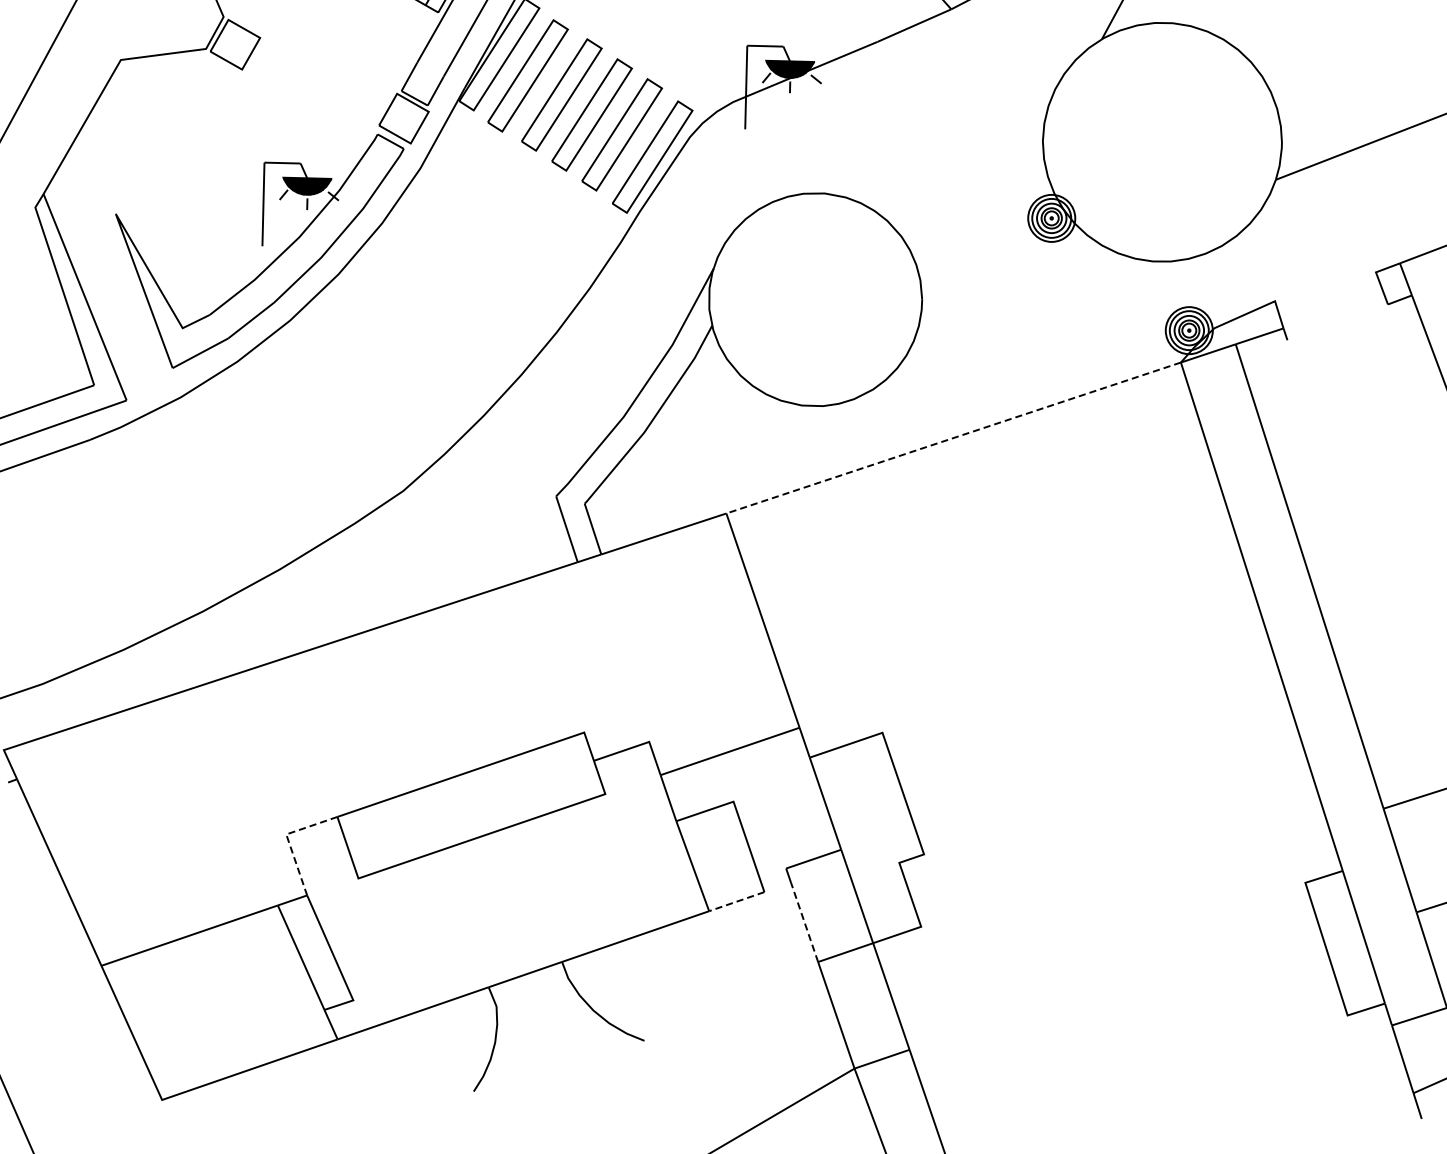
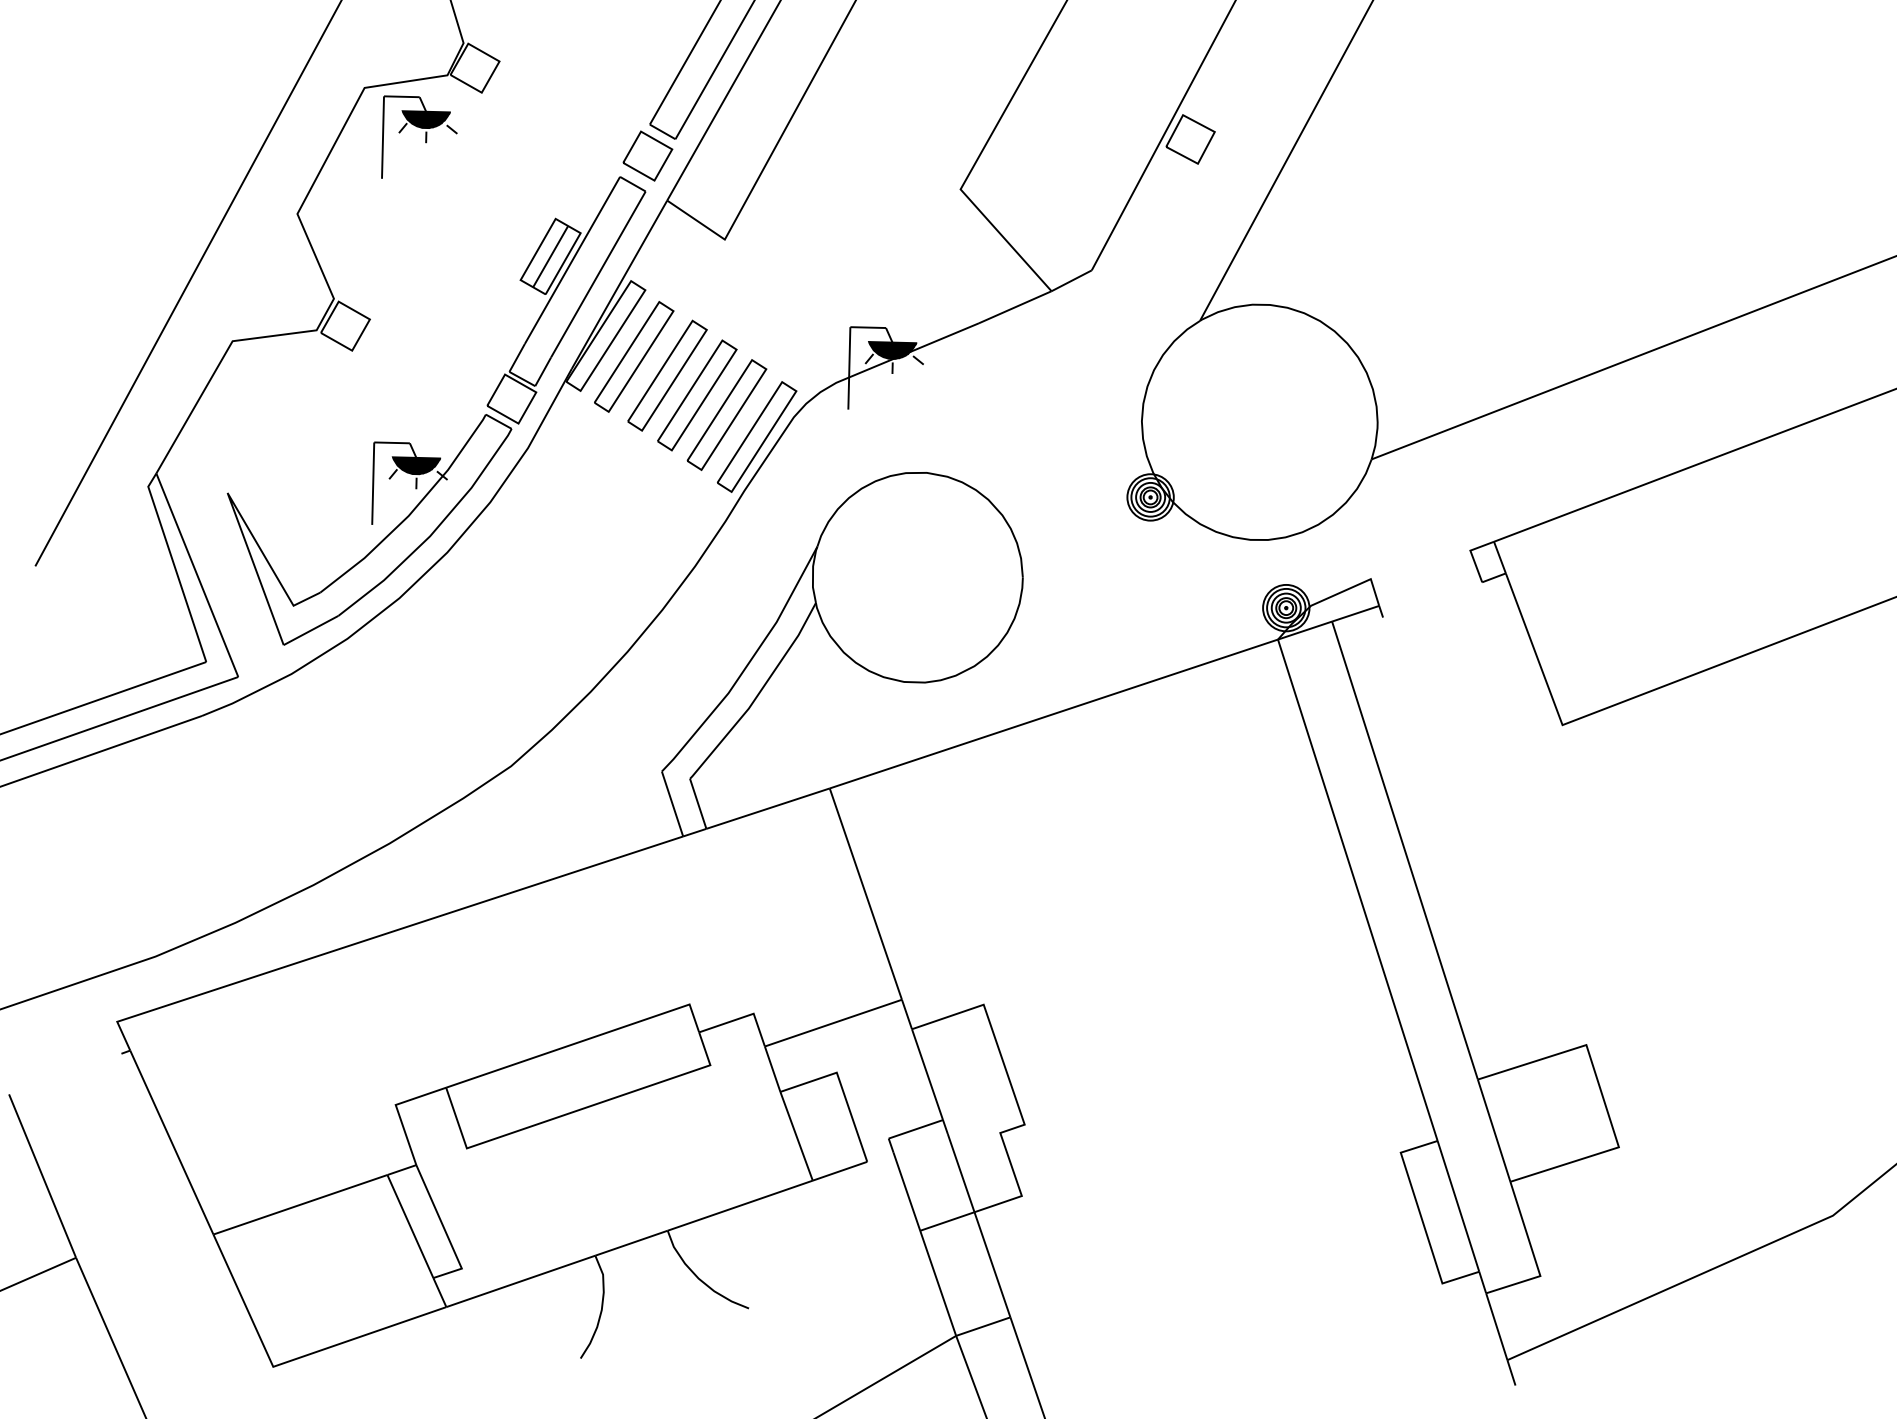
line: (953, 438) -> (1053, 714), dashed -> solid
line: (288, 839) -> (397, 1109), dashed -> solid
line: (737, 901) -> (840, 1171), dashed -> solid
line: (804, 922) -> (906, 1191), dashed -> solid

